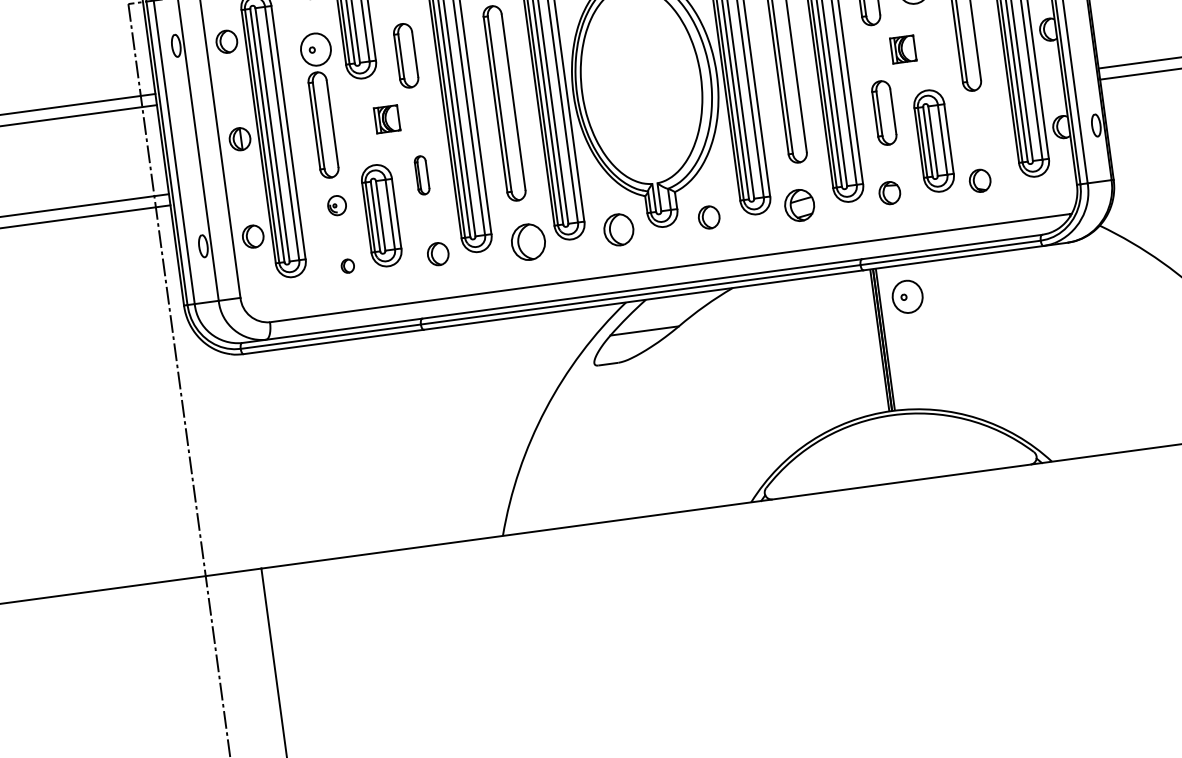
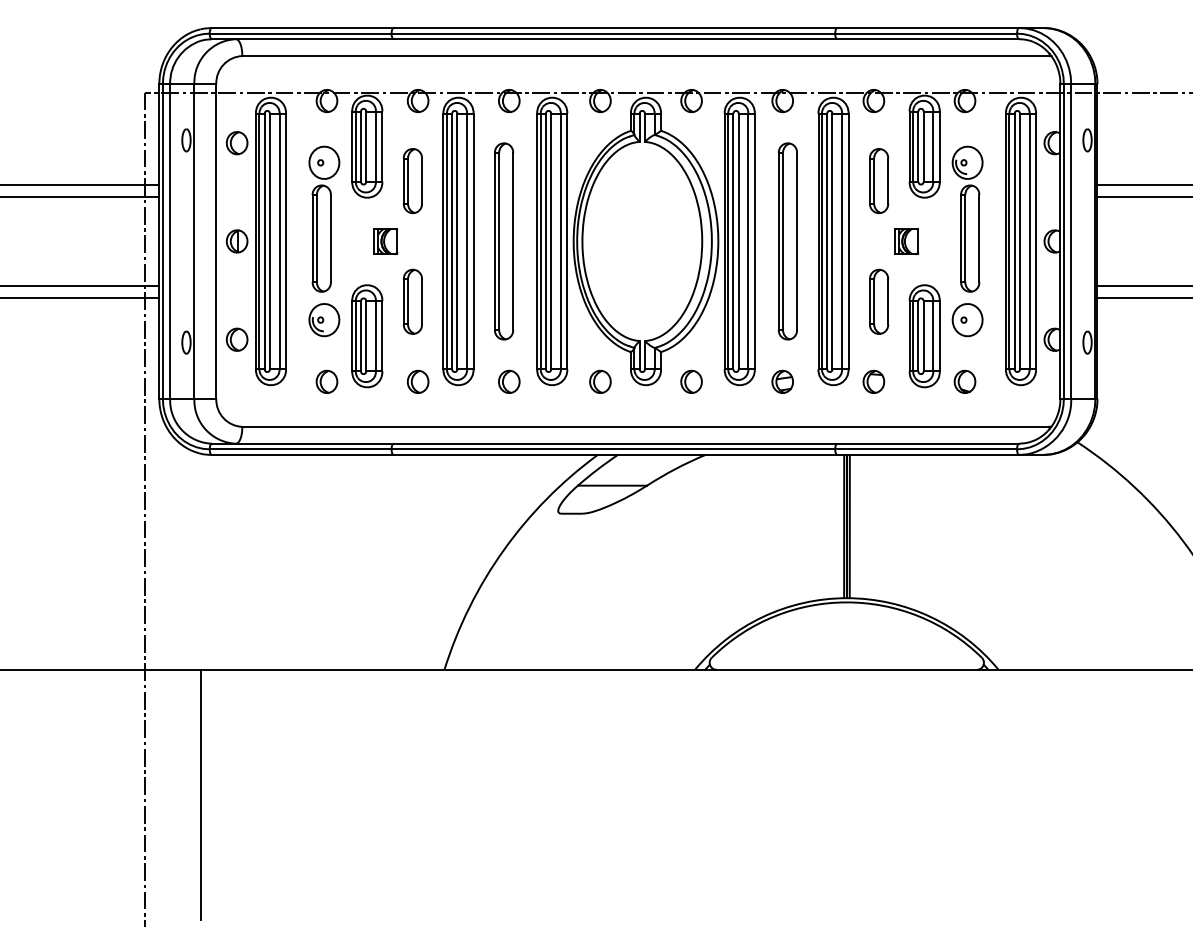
part: (421, 175) -> (412, 301), size x1.67
part: (799, 204) -> (782, 381), size x0.71
part: (337, 205) -> (324, 320), size x1.67
part: (618, 229) -> (600, 381), size x0.71
part: (528, 241) -> (509, 381), size x0.62
part: (347, 266) -> (326, 381), size x1.67
part: (907, 297) -> (967, 320), moved

